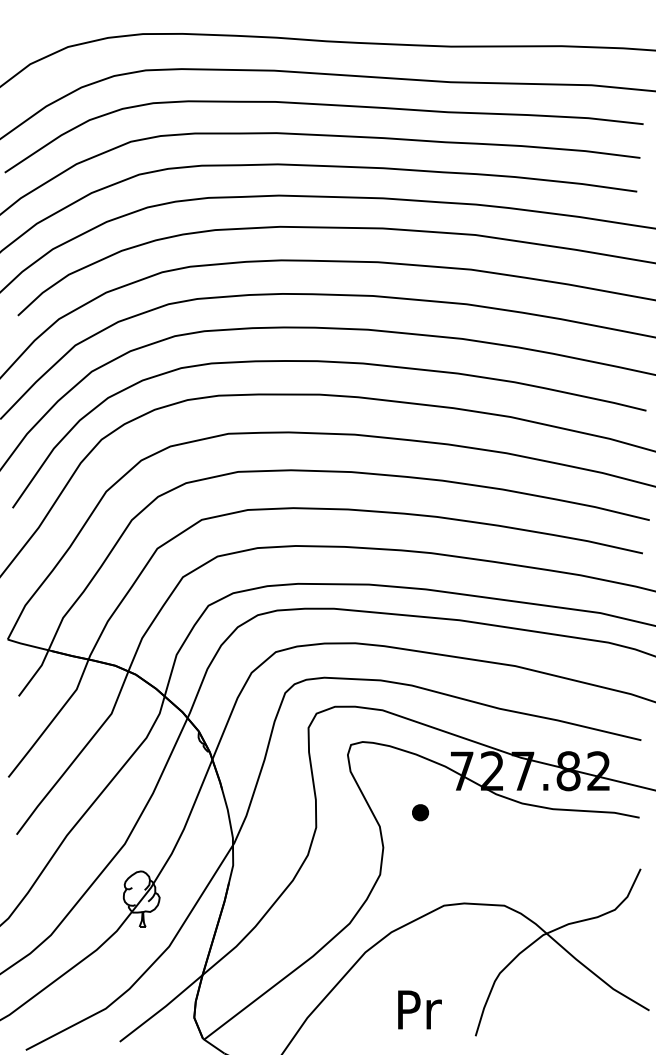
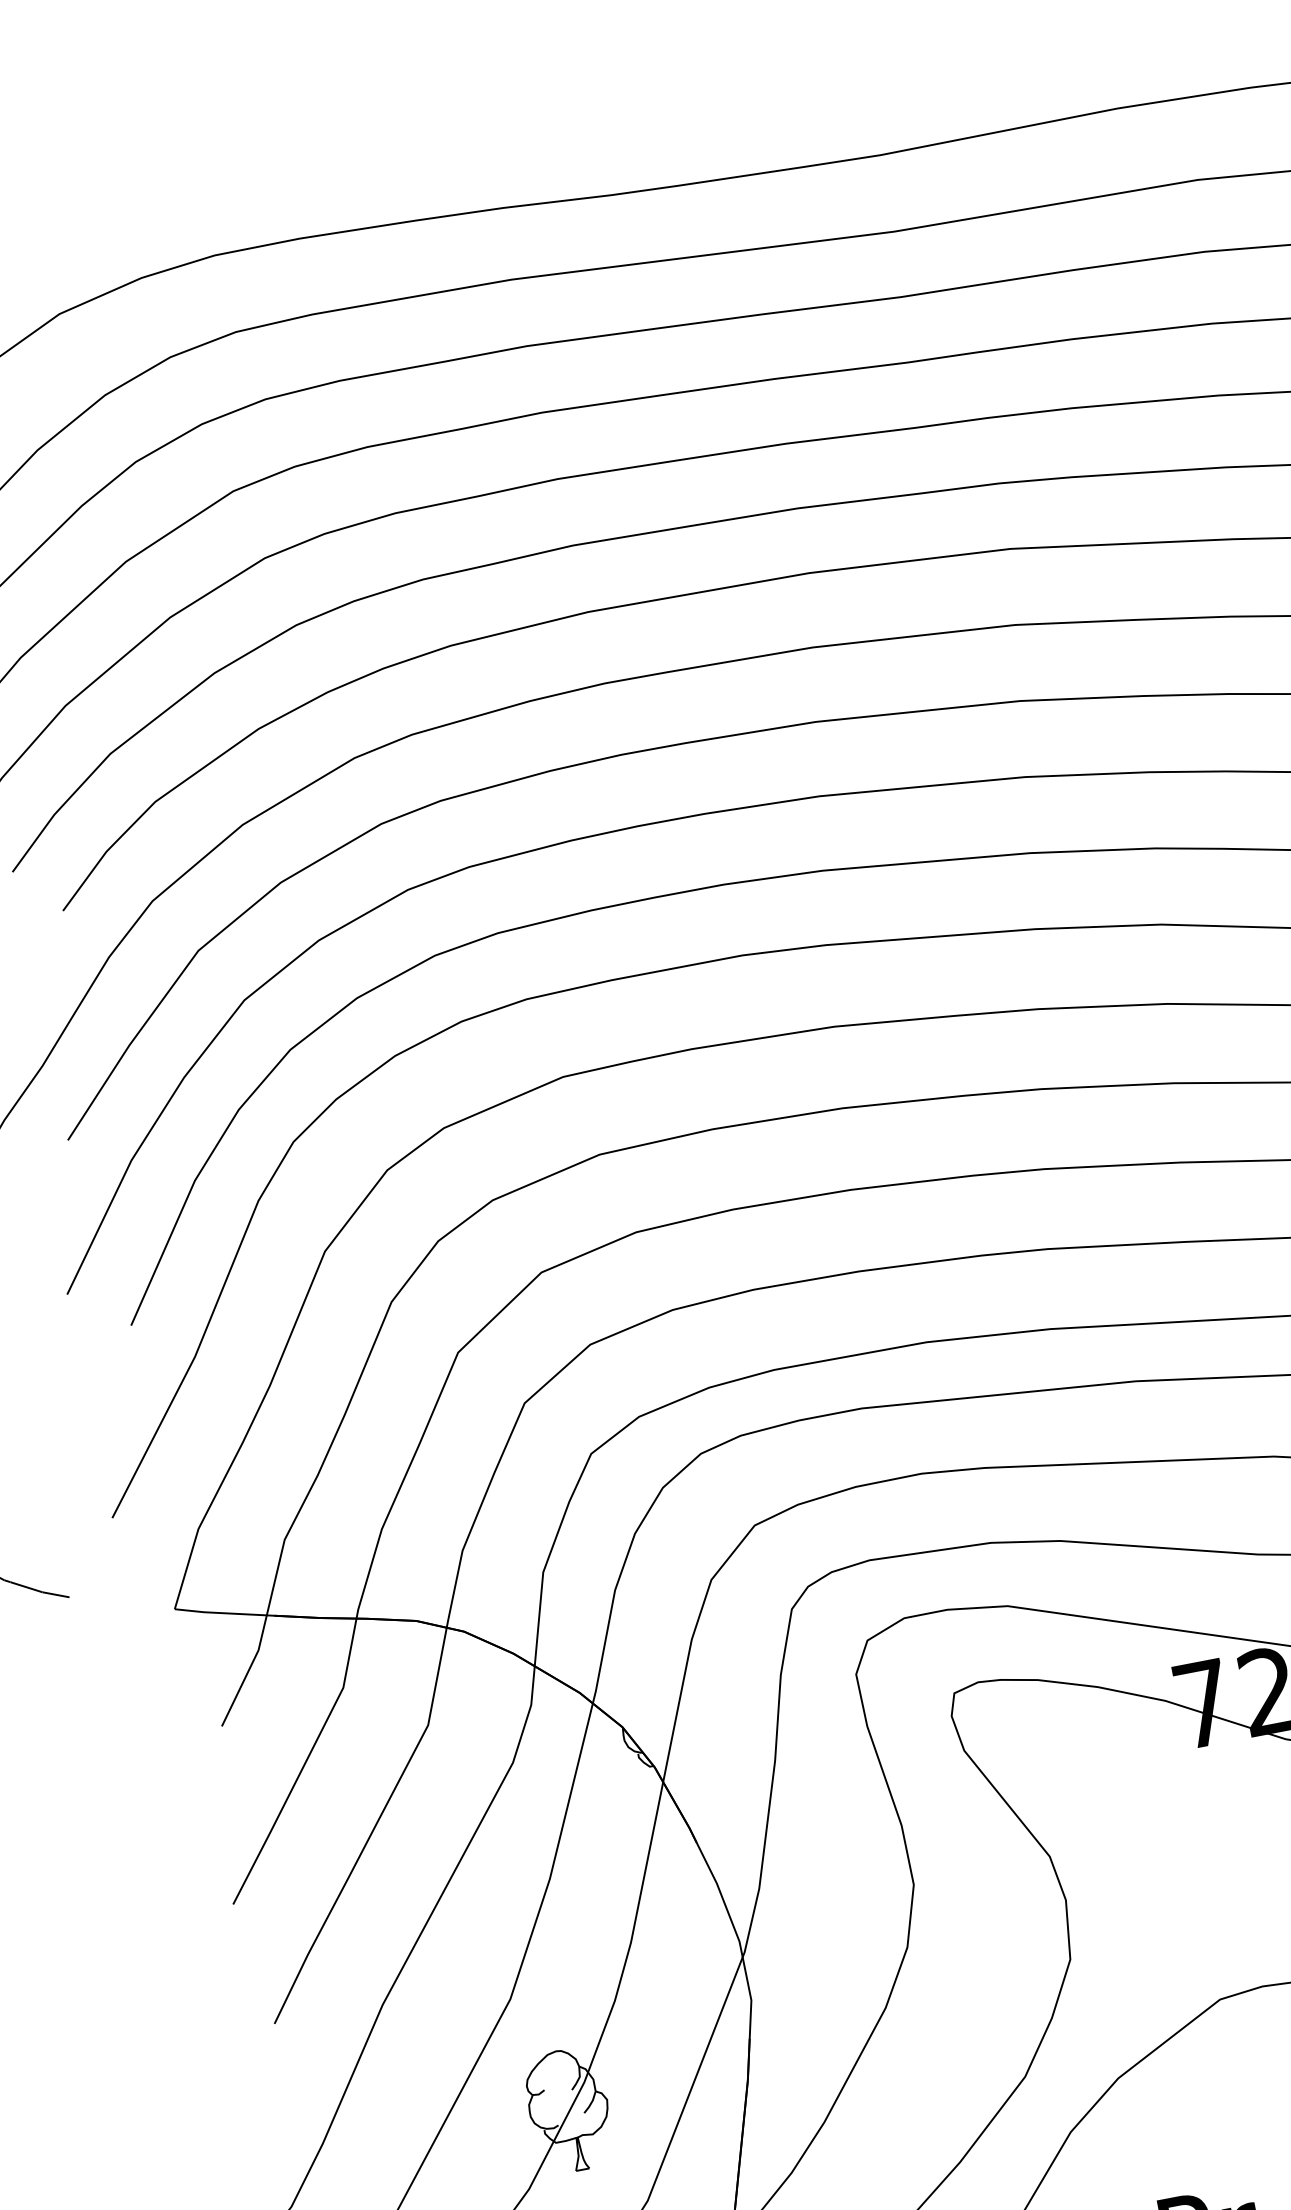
part: (420, 812) -> (1131, 1809), removed

